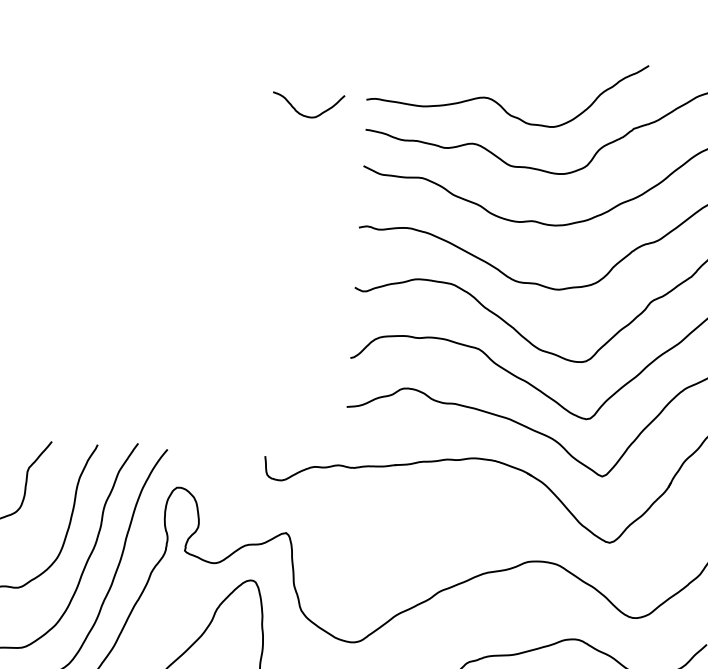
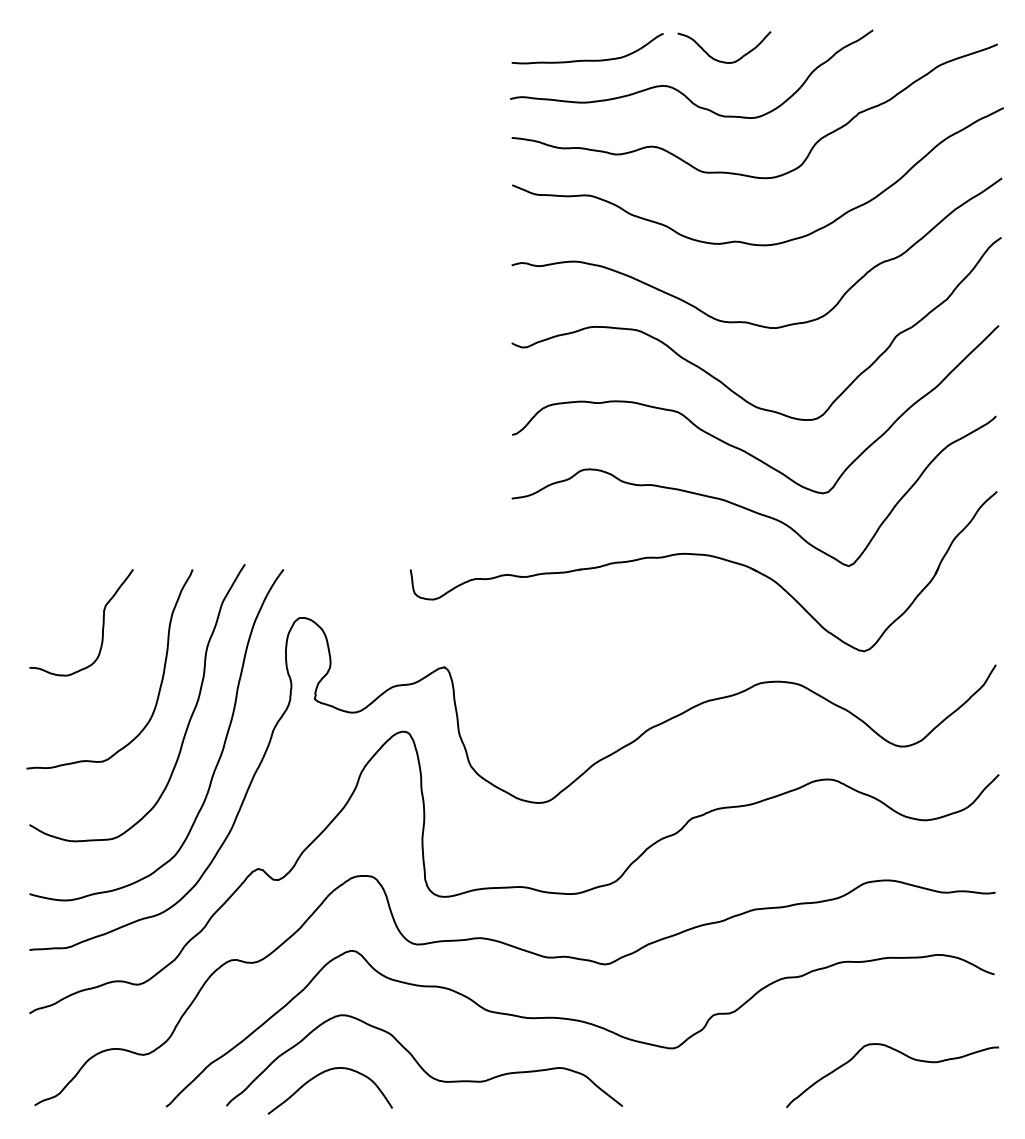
curve: (427, 73) -> (587, 59), added
curve: (304, 115) -> (720, 60), moved

